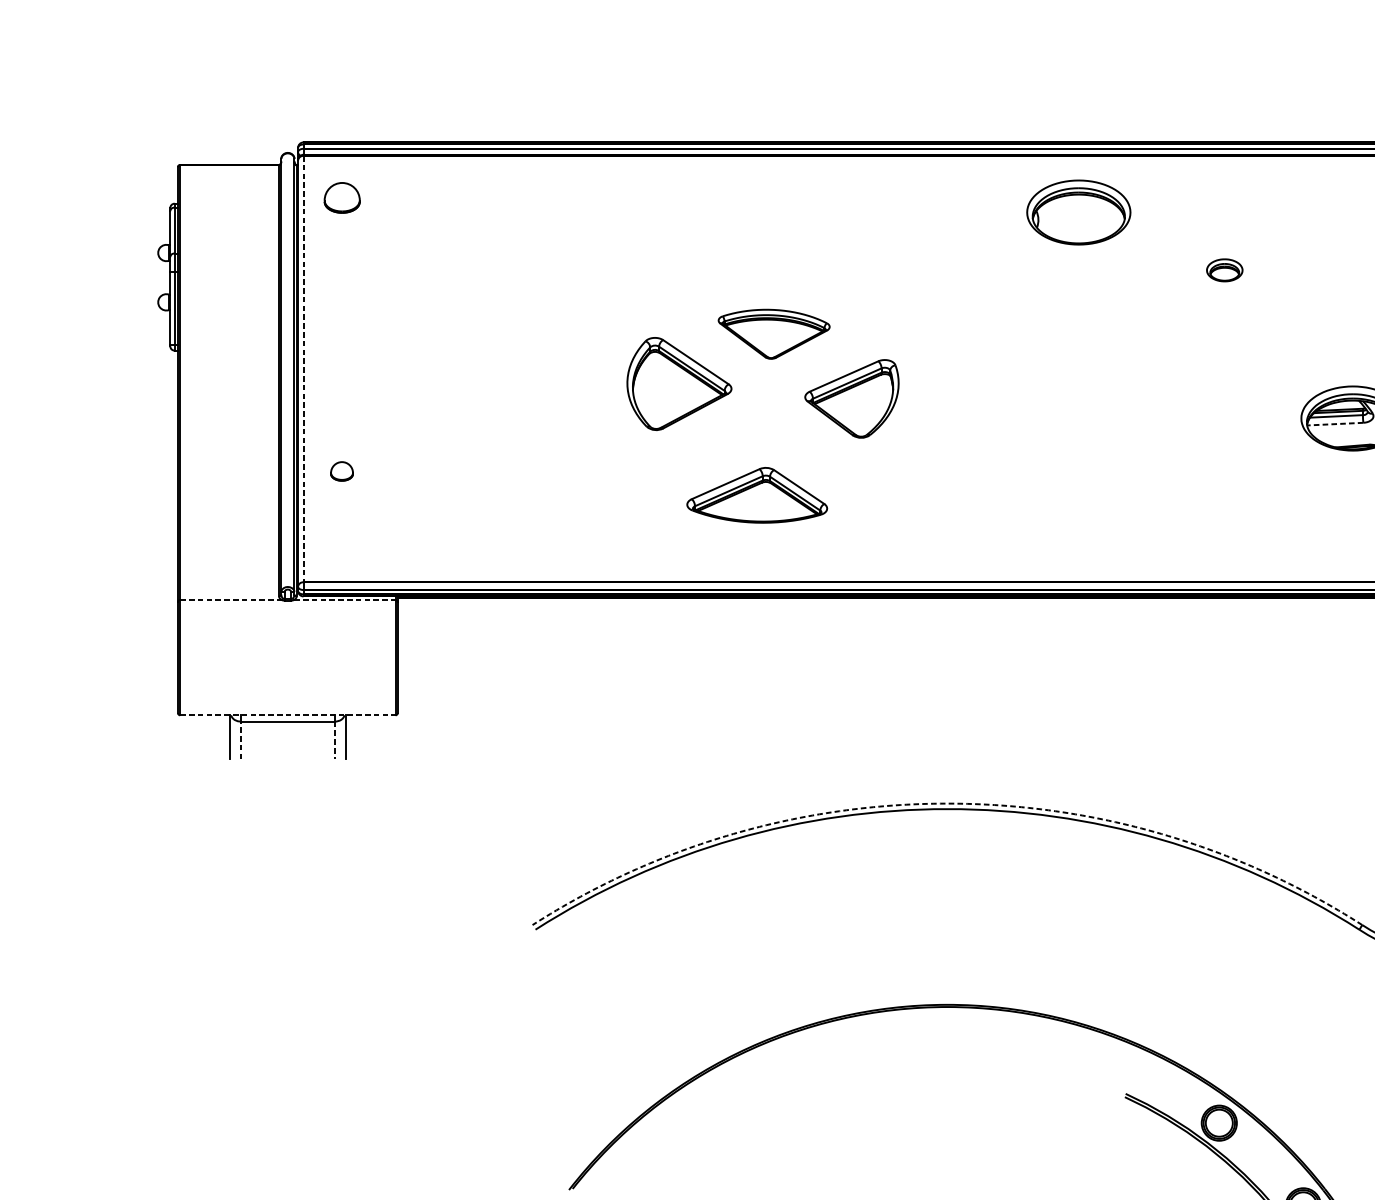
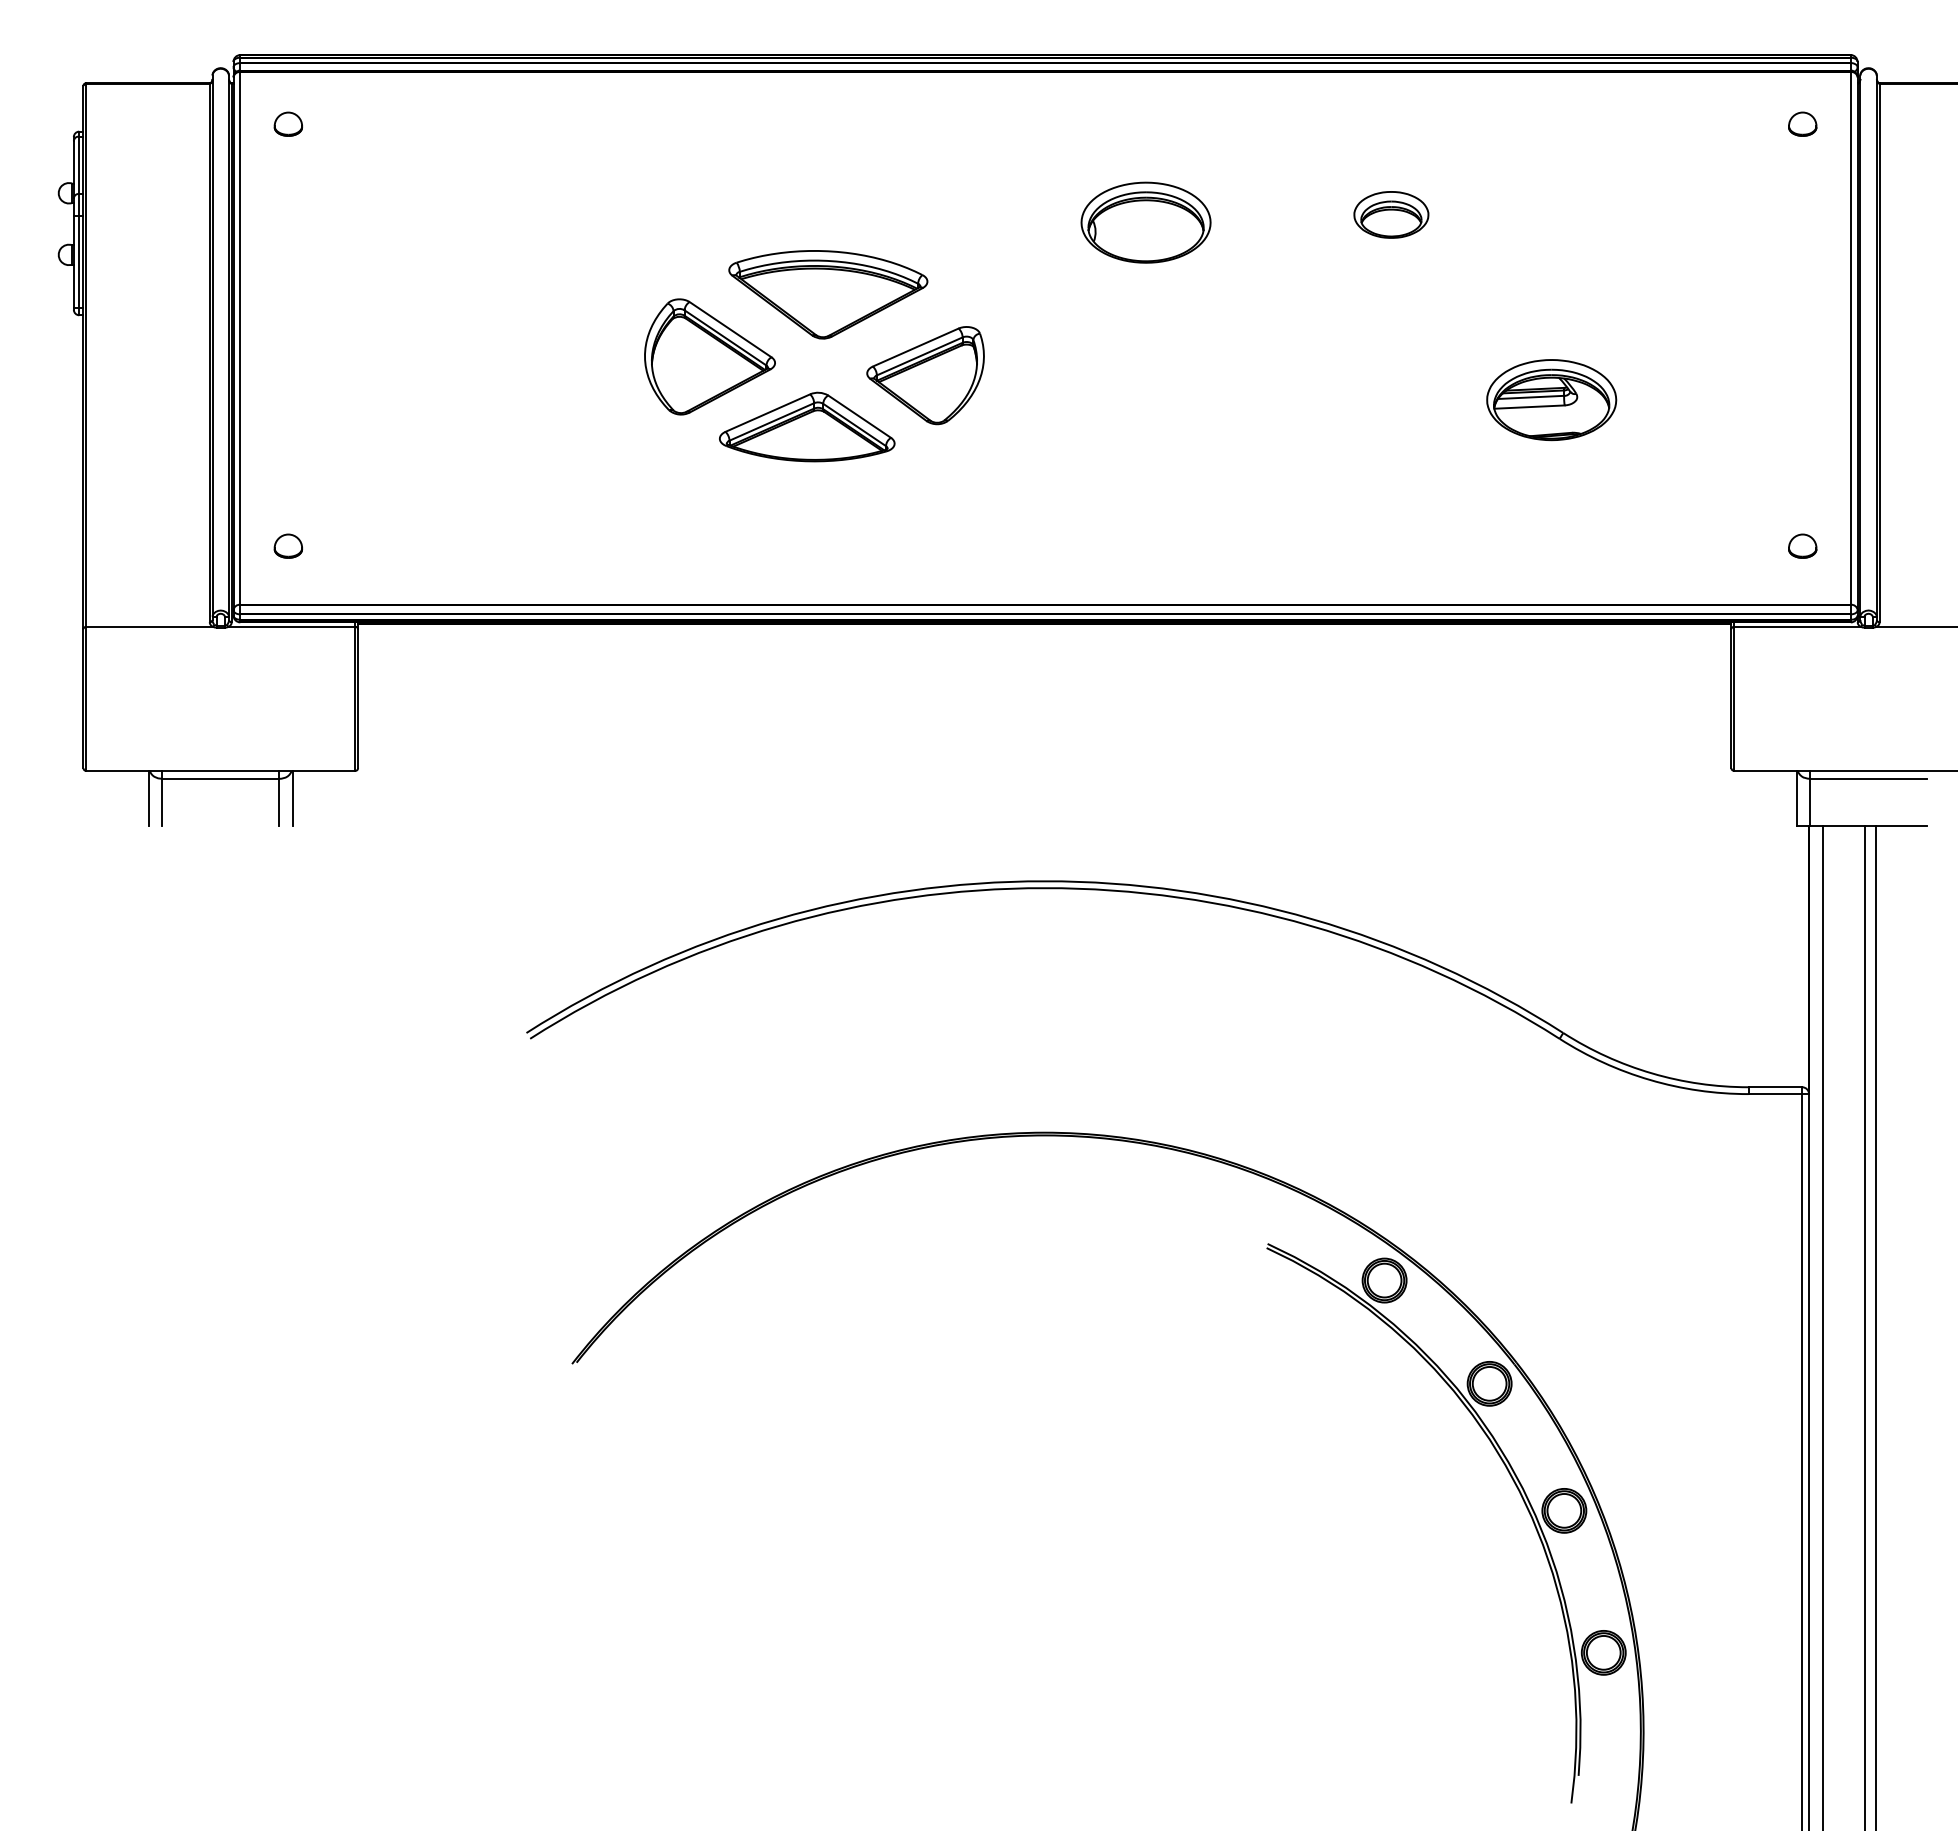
part: (341, 197) -> (287, 123), size x0.62
part: (1078, 212) -> (1145, 222), moved
part: (1224, 270) -> (1391, 214), size x1.67
part: (774, 334) -> (828, 294), size x1.43
line: (303, 369) -> (240, 338), dashed -> solid
line: (1334, 424) -> (1528, 407), dashed -> solid
part: (341, 470) -> (287, 545), moved
part: (757, 494) -> (807, 426), moved
line: (231, 599) -> (150, 626), dashed -> solid
line: (345, 599) -> (292, 626), dashed -> solid
line: (287, 714) -> (220, 770), dashed -> solid
line: (241, 739) -> (162, 801), dashed -> solid
line: (334, 740) -> (279, 802), dashed -> solid
arc: (947, 803) -> (1044, 881), dashed -> solid

